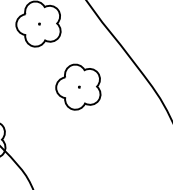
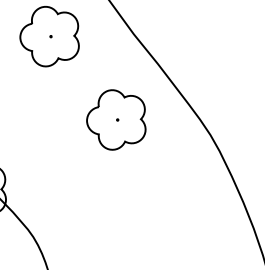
part: (78, 86) -> (116, 119), moved

